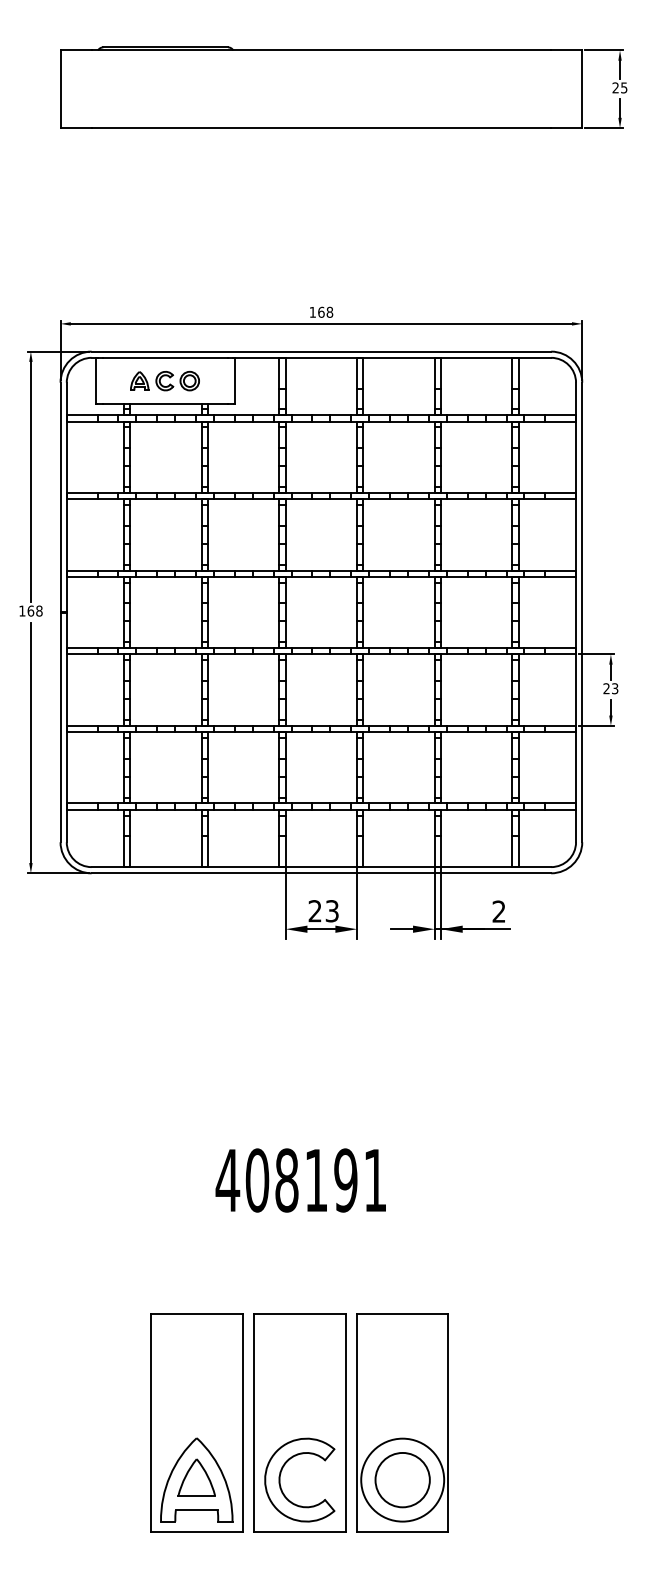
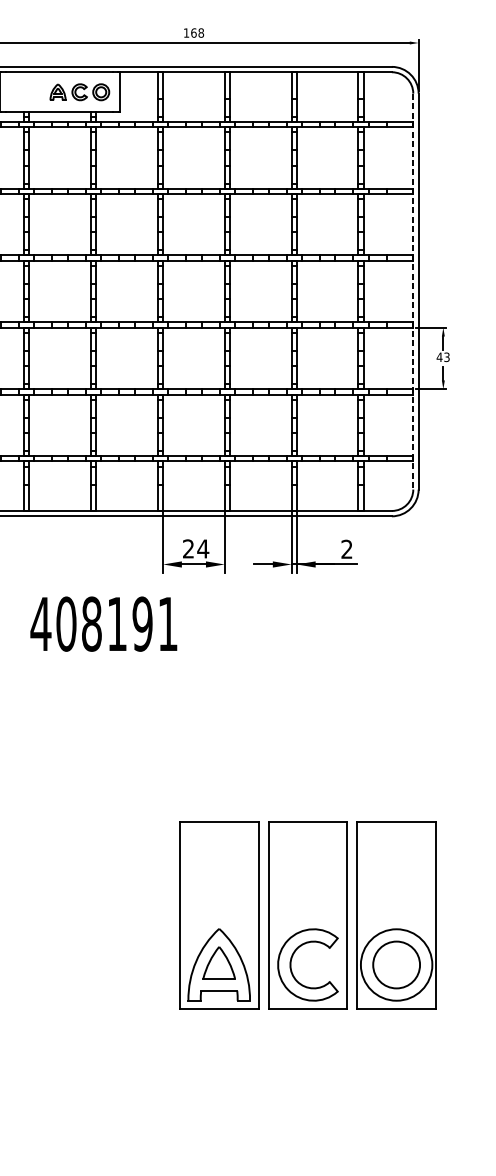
part: (164, 380) -> (79, 91), moved
line: (576, 612) -> (413, 291), solid -> dashed
text: (606, 688) -> (439, 357), 23 -> 43
text: (332, 911) -> (203, 549), 23 -> 24
text: (300, 1180) -> (103, 624), moved
part: (299, 1422) -> (307, 915), moved

